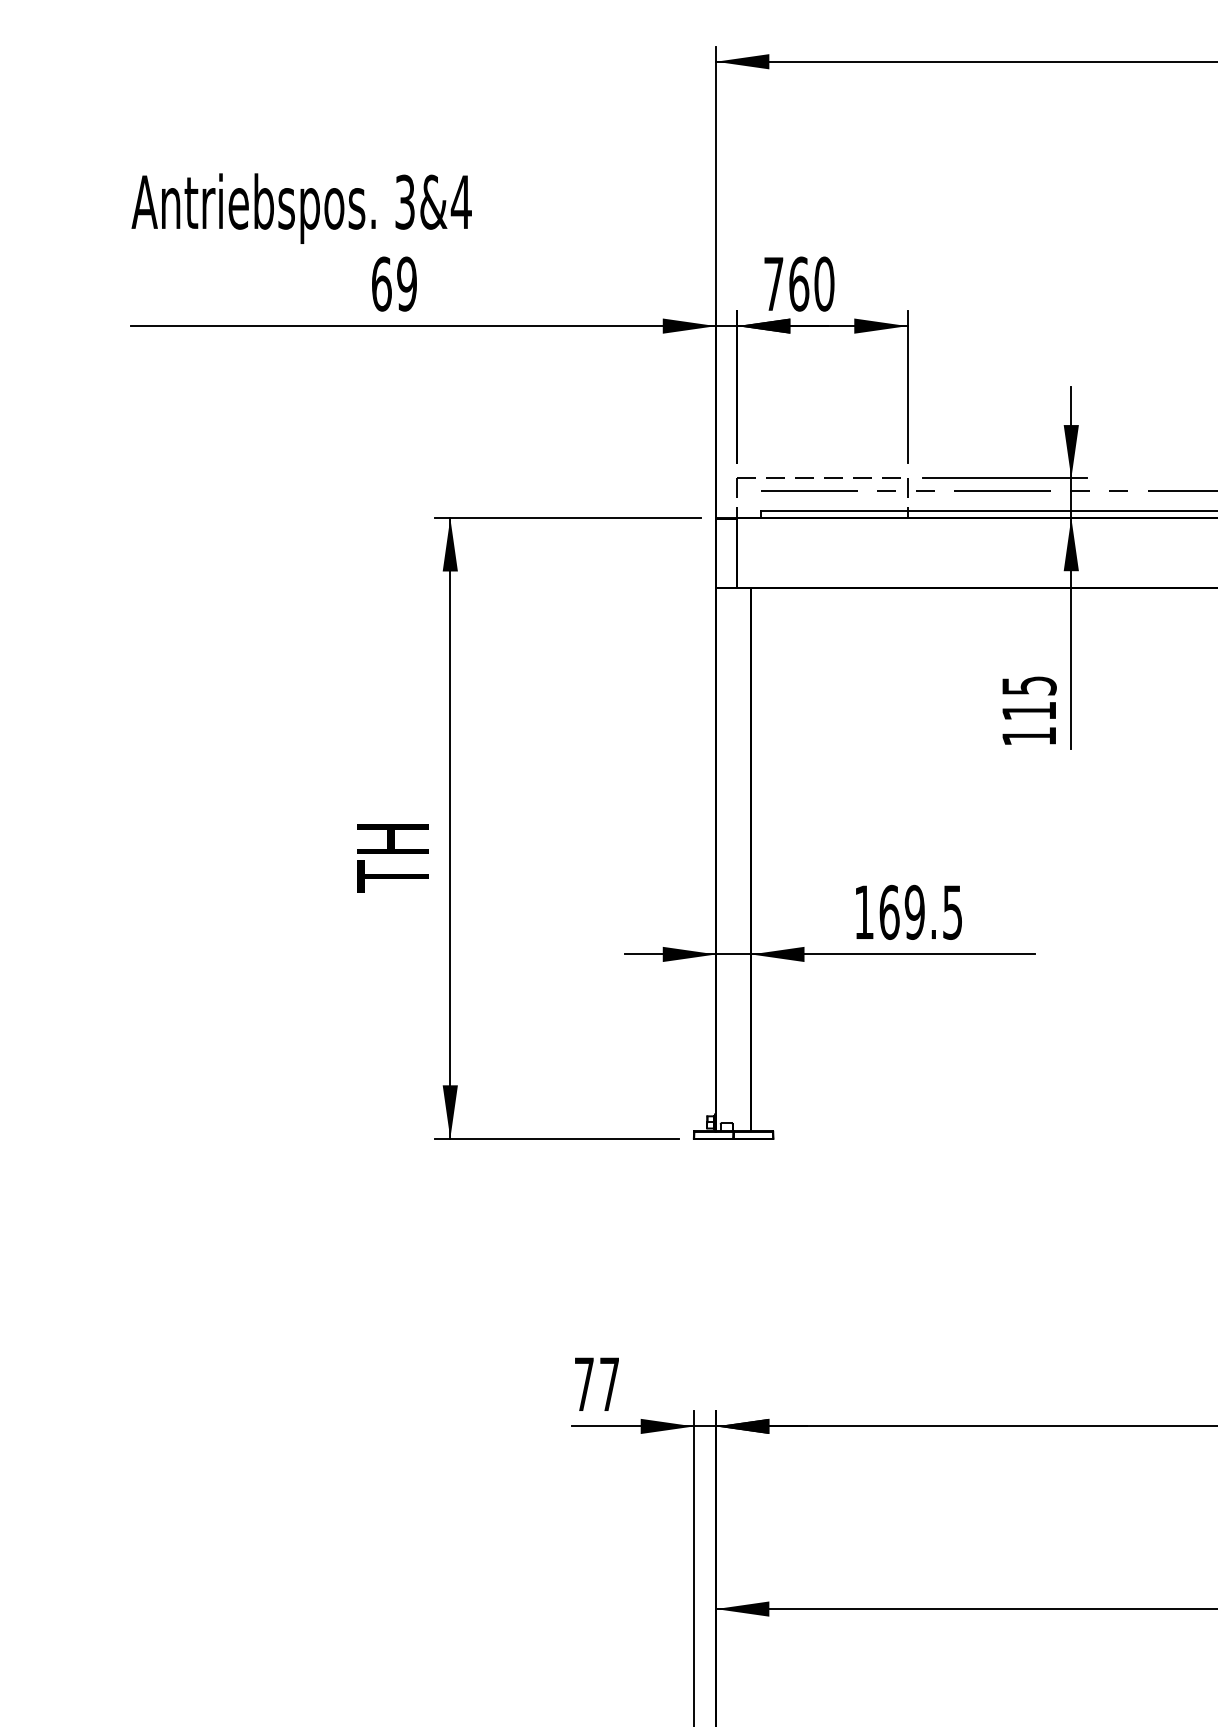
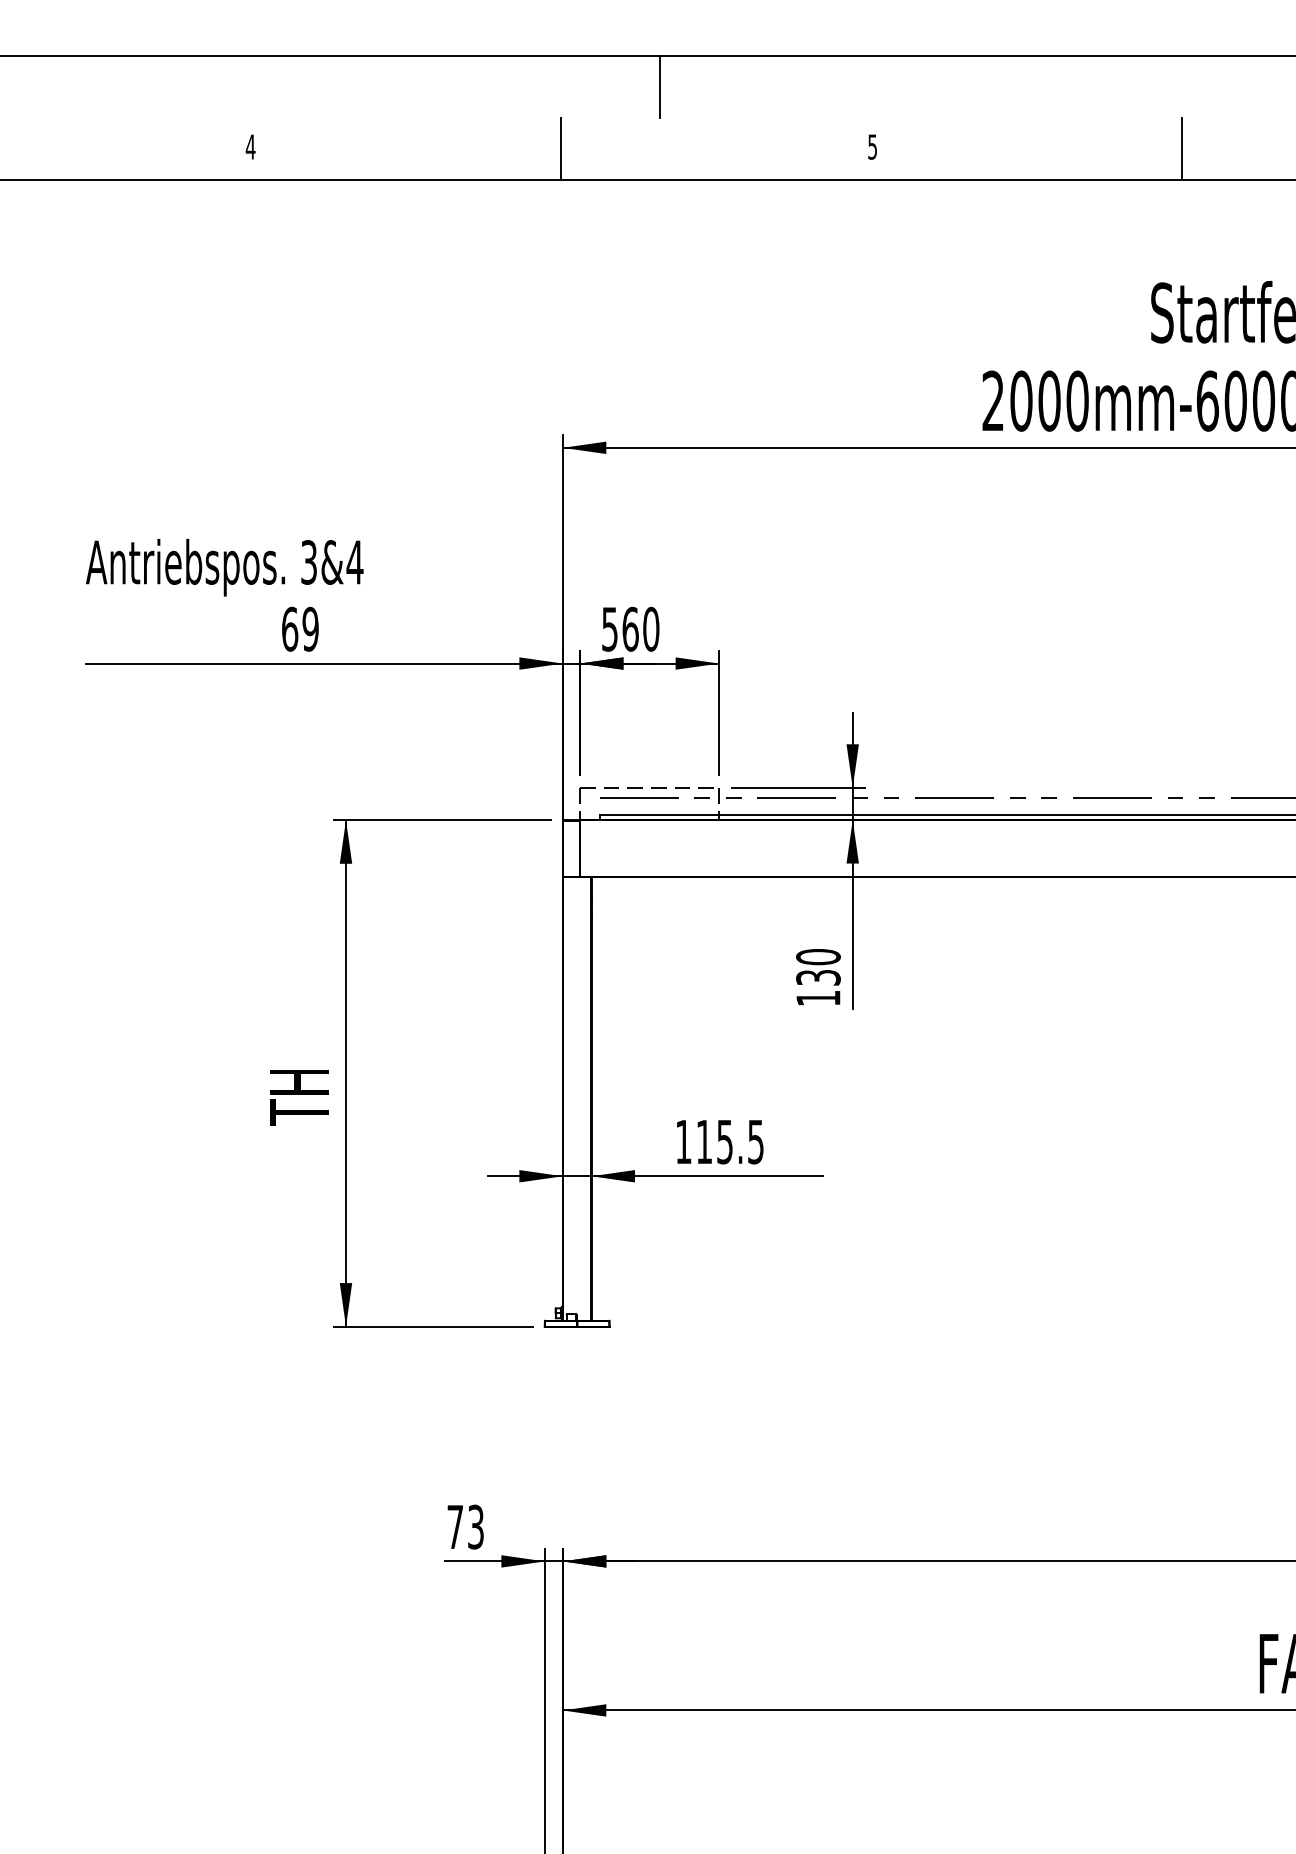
text: (773, 284) -> (609, 629), 760 -> 560
text: (1029, 698) -> (818, 967), 115 -> 130
text: (901, 911) -> (714, 1141), 169.5 -> 115.5
text: (609, 1383) -> (475, 1526), 77 -> 73

